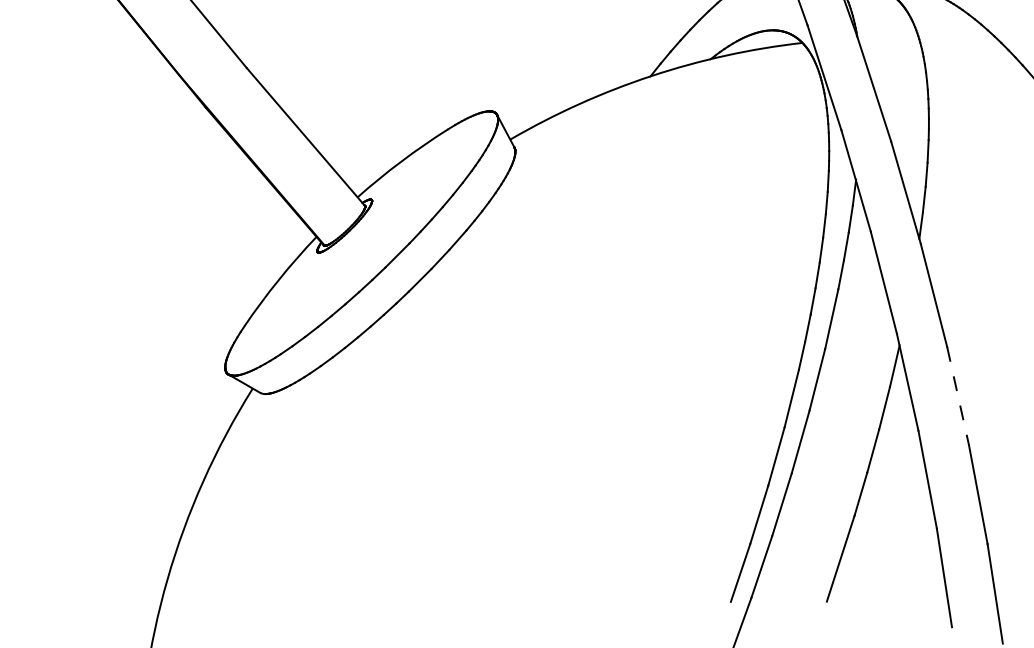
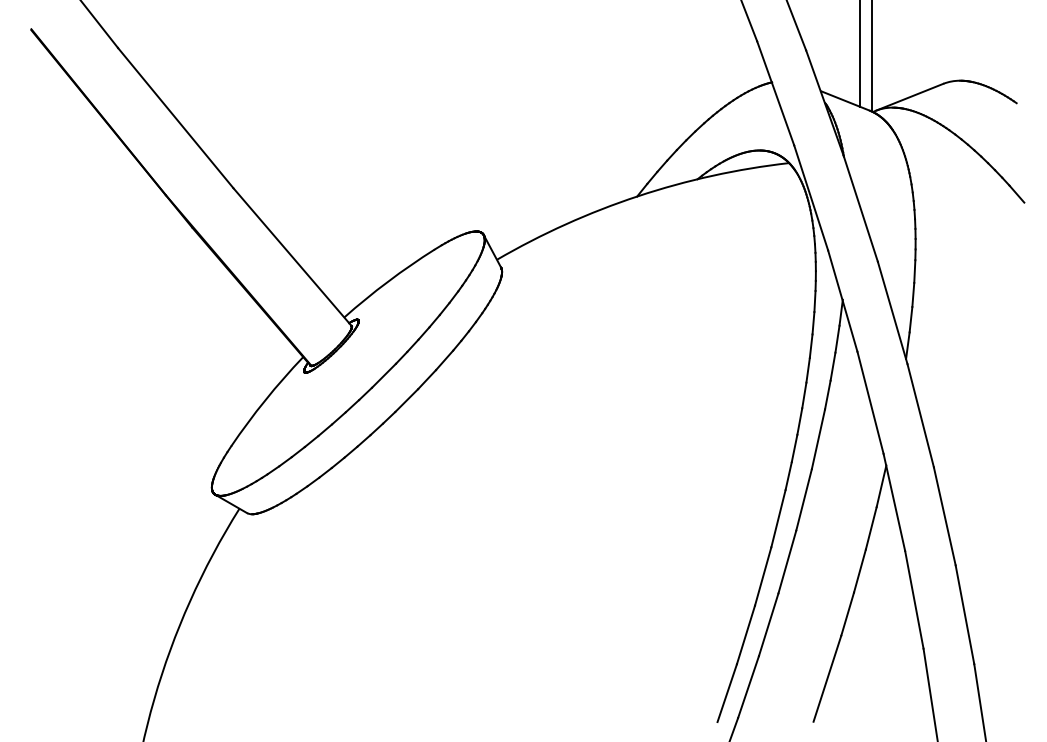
line: (957, 396) -> (944, 516), dashed -> solid

